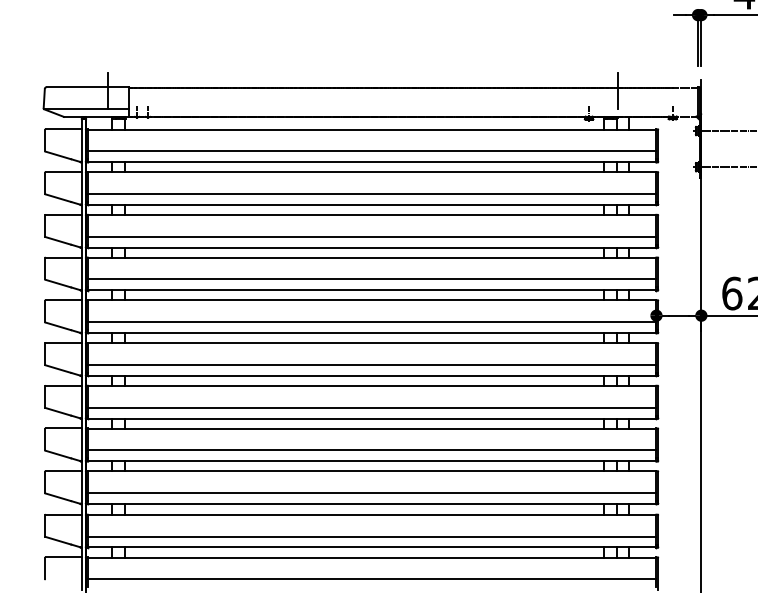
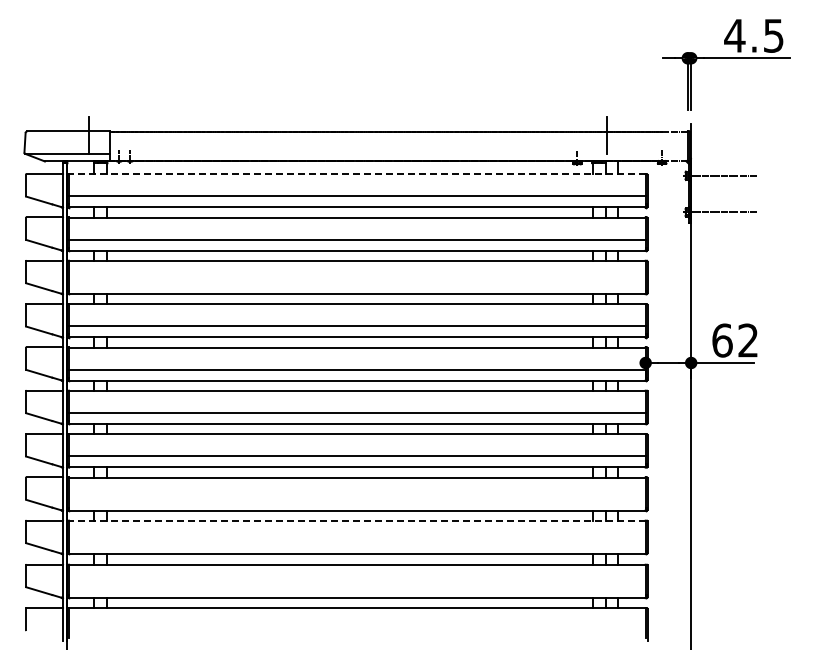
line: (371, 129) -> (356, 174), solid -> dashed
line: (371, 236) -> (356, 282), removed
line: (371, 450) -> (356, 499), removed
line: (371, 471) -> (356, 520), solid -> dashed
line: (371, 492) -> (356, 542), removed
line: (371, 536) -> (356, 586), removed
line: (371, 579) -> (356, 630), removed

